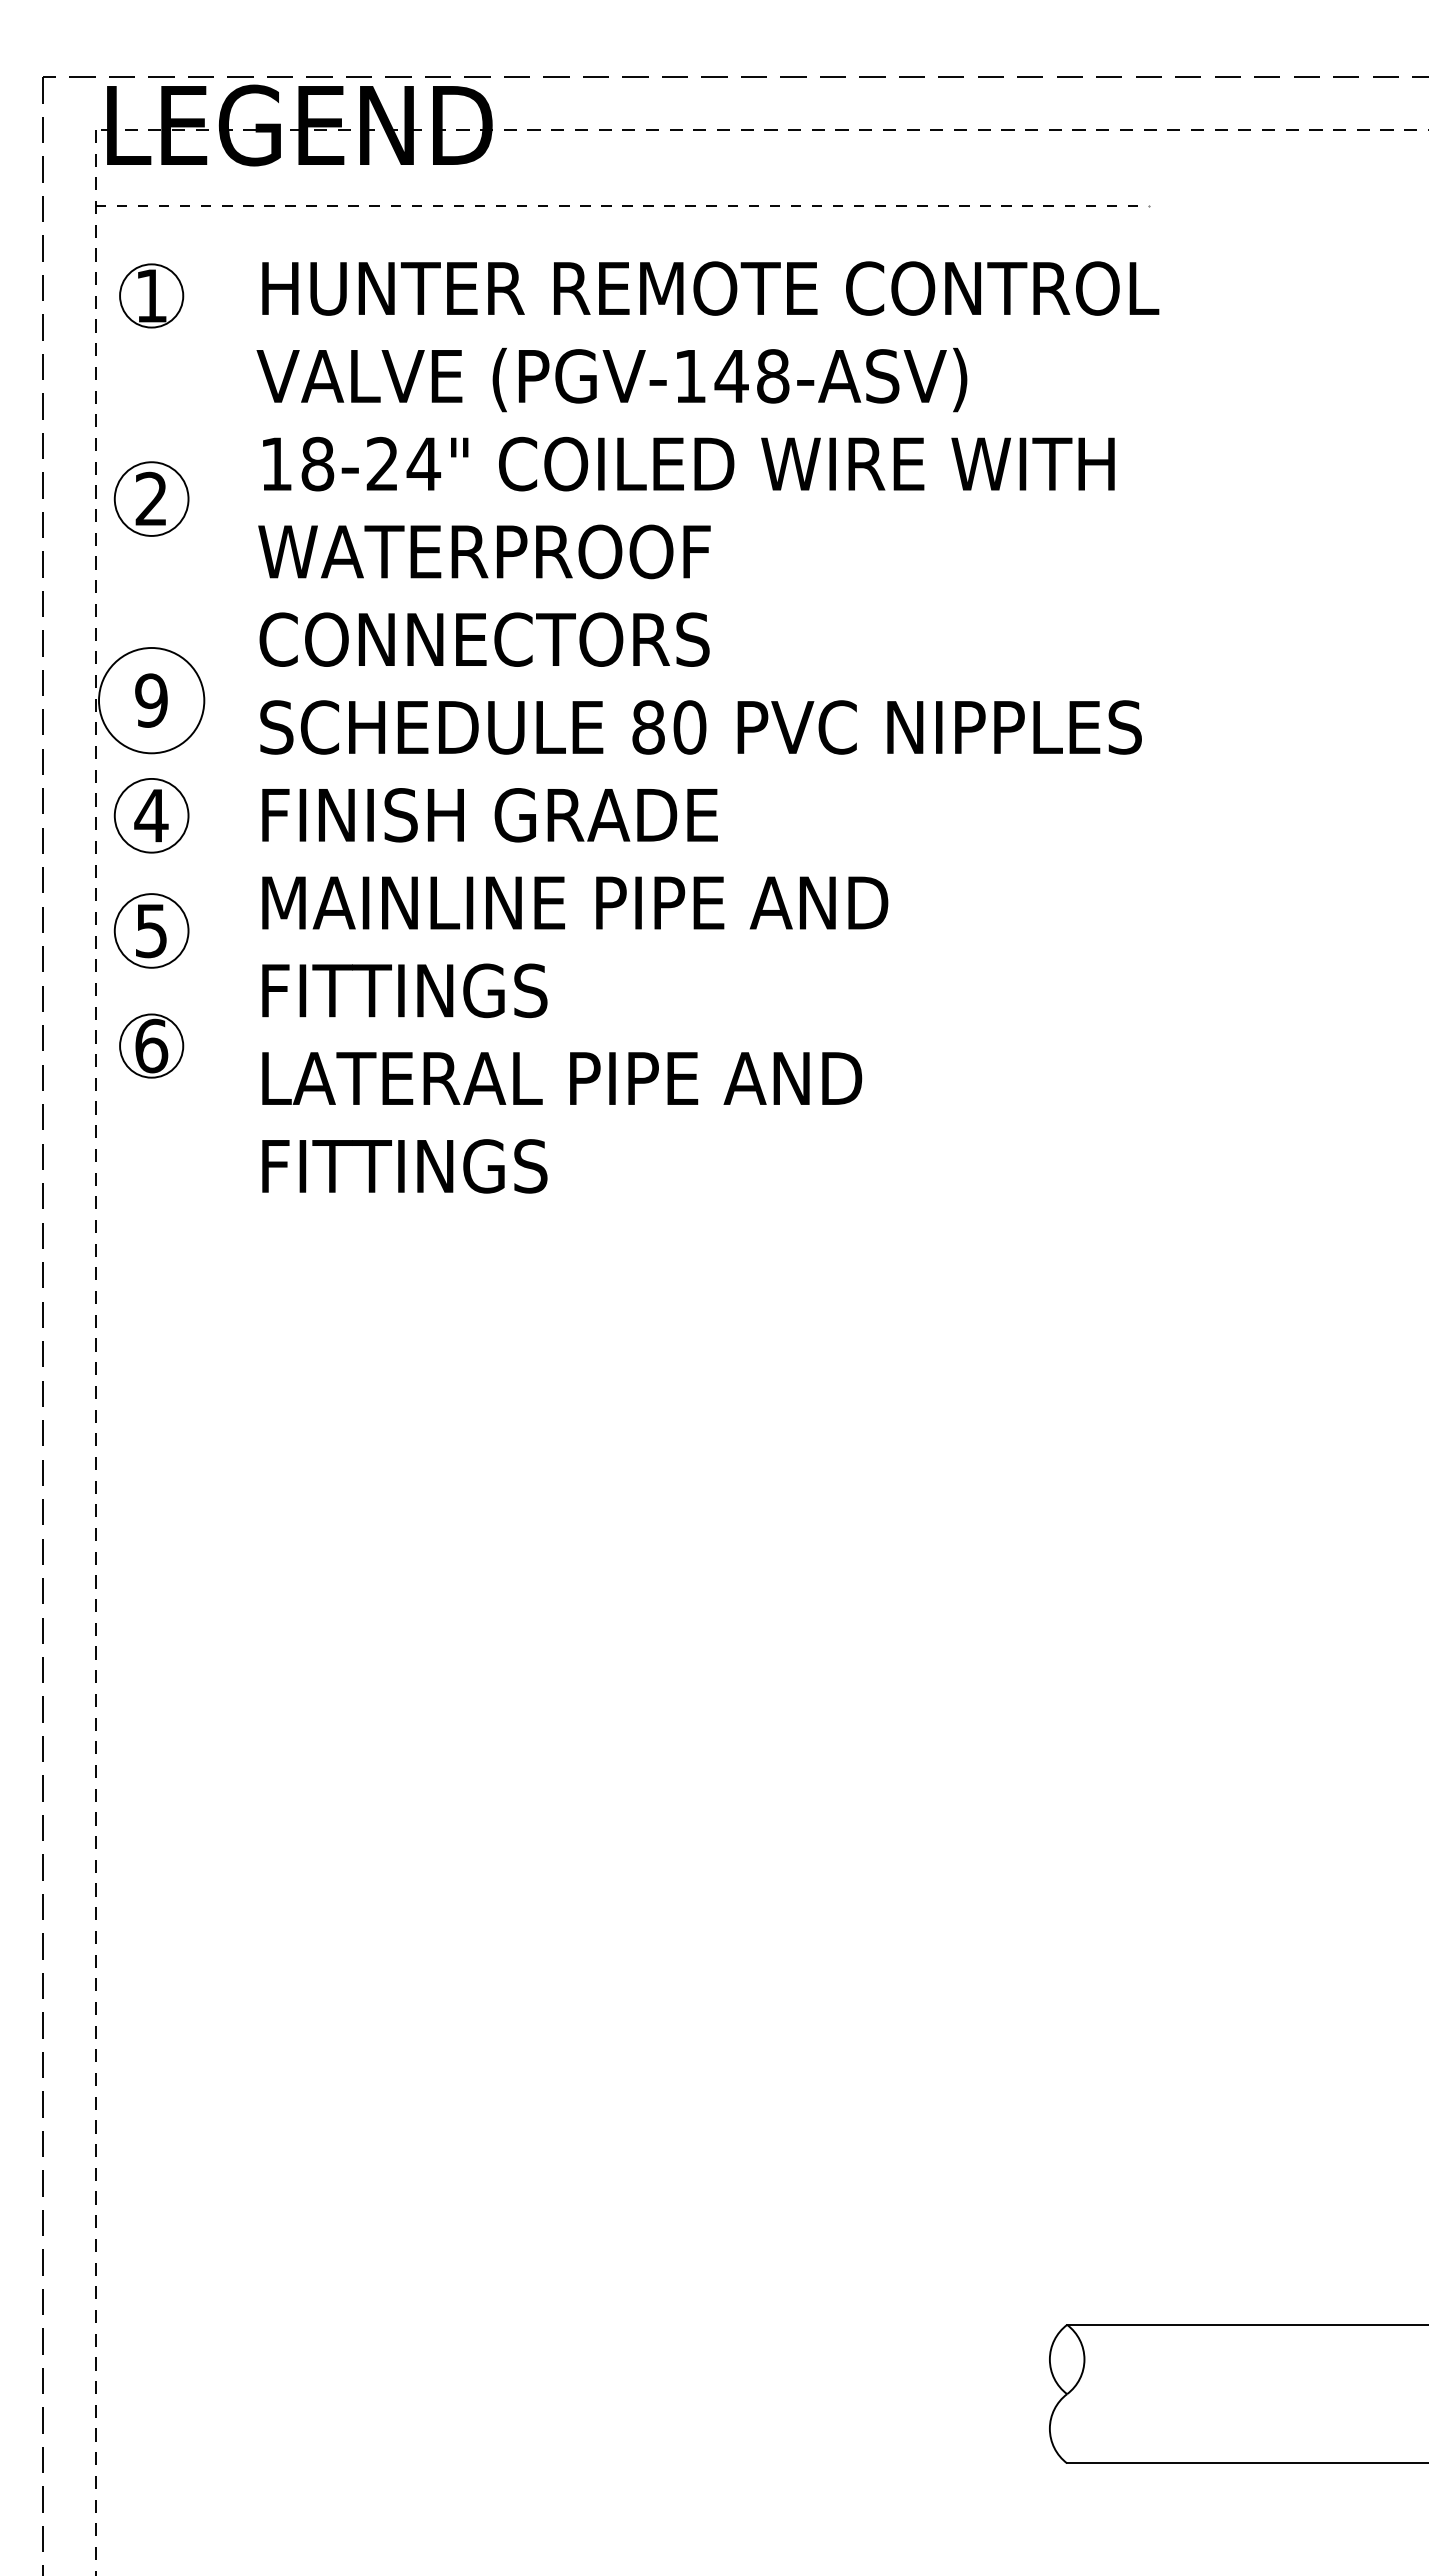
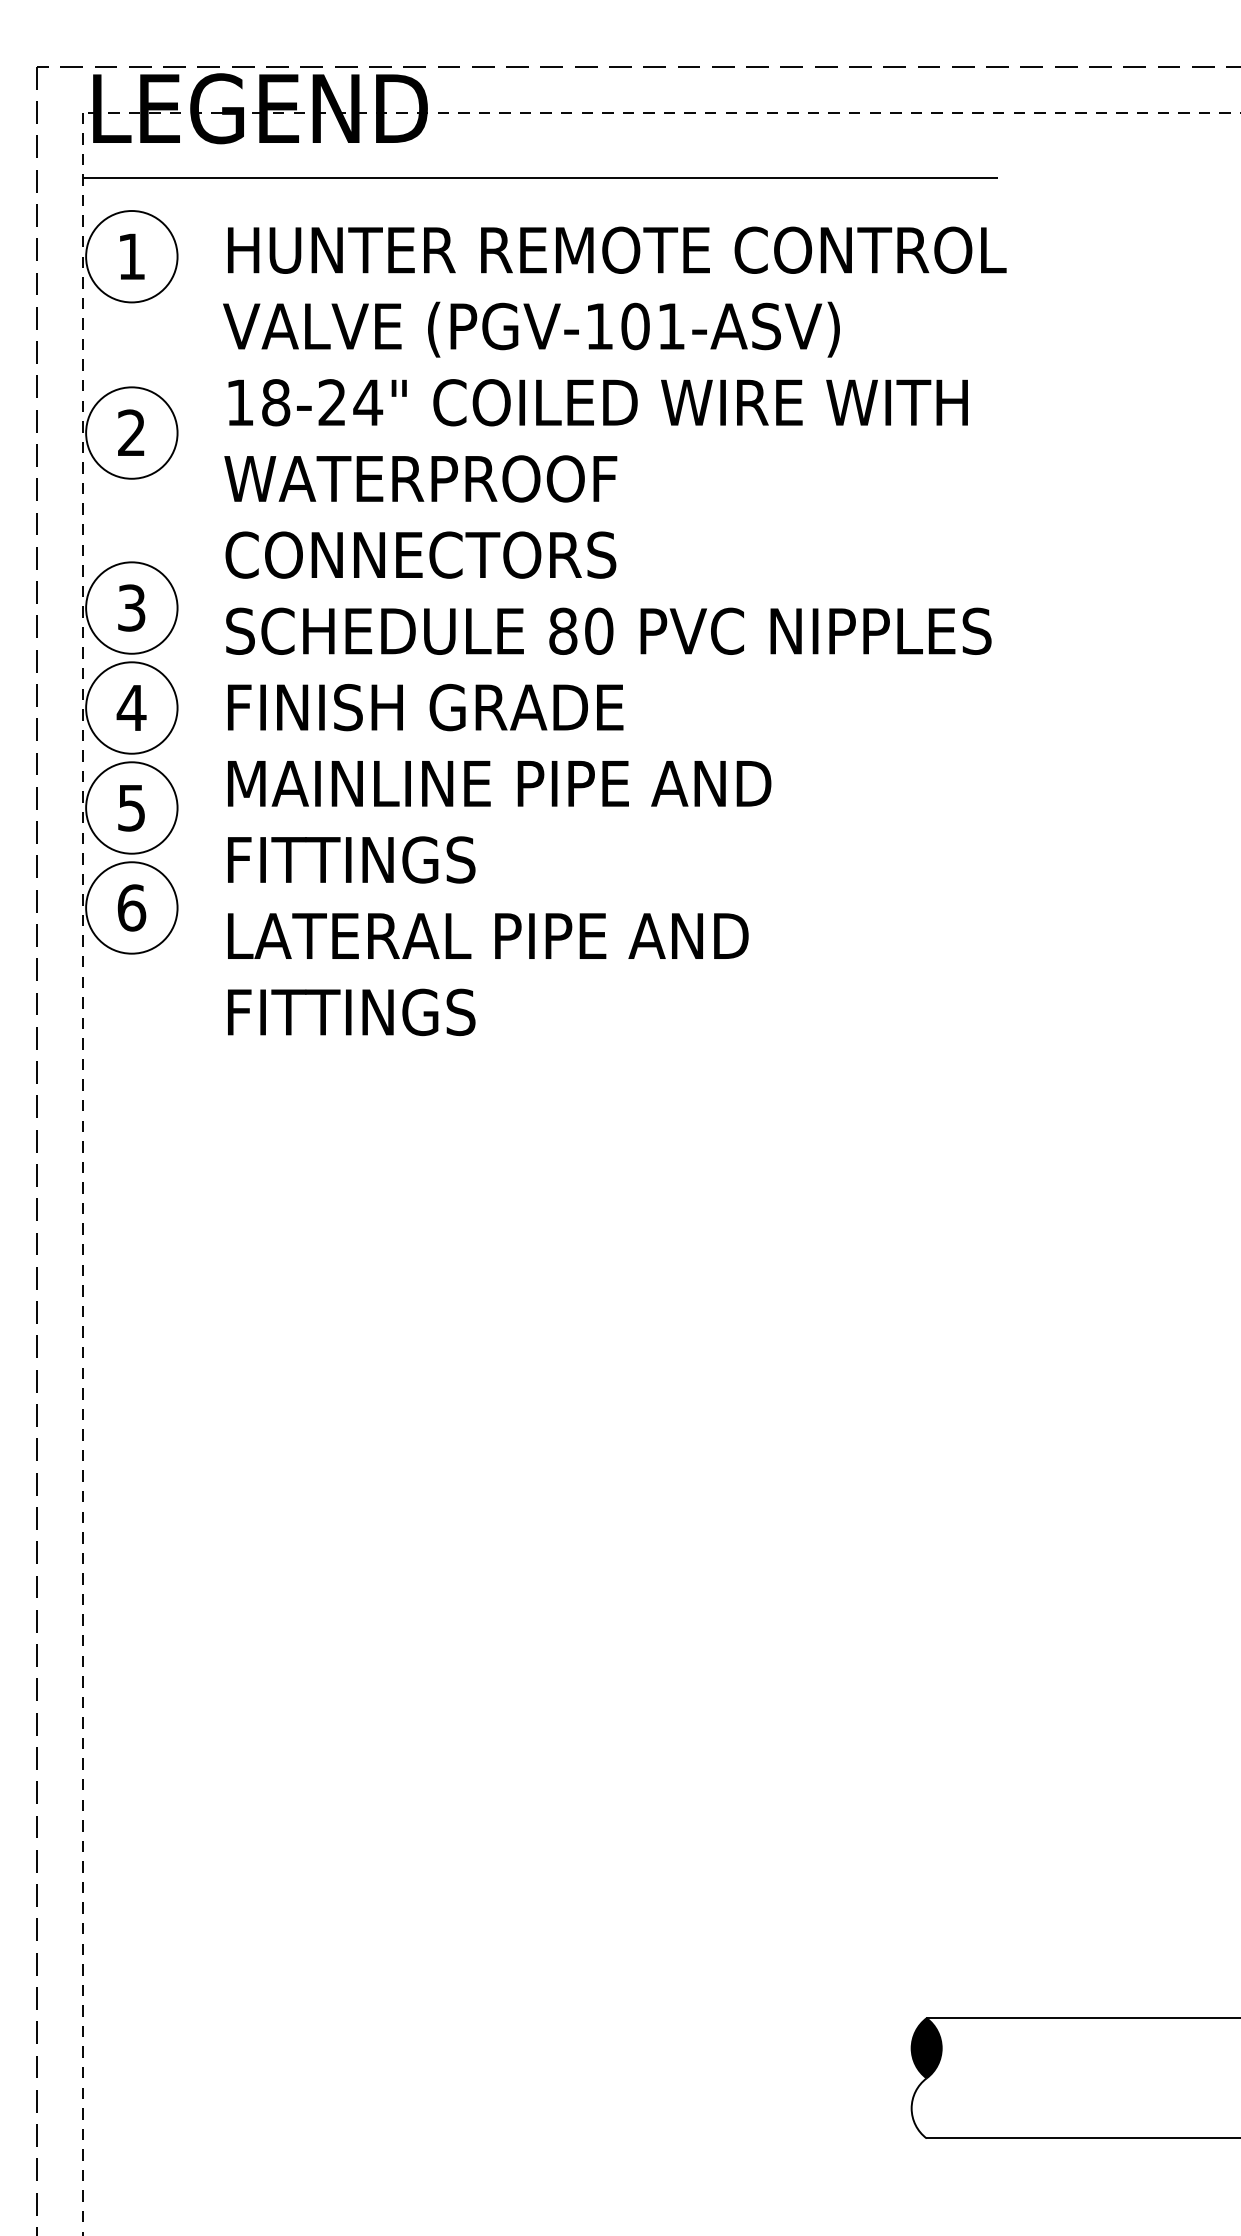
line: (622, 205) -> (540, 178), dashed -> solid
circle: (151, 295) -> (131, 256), size x1.67
text: (751, 376) -> (652, 326), (PGV-148-ASV) -> (PGV-101-ASV)
circle: (151, 498) -> (131, 432), size x1.43
text: (151, 700) -> (131, 607), 9 -> 3
circle: (151, 815) -> (131, 707), size x1.43
circle: (151, 930) -> (131, 807), size x1.43
circle: (151, 1045) -> (131, 907), size x1.67
fill: (1066, 2359) -> (926, 2048), added

